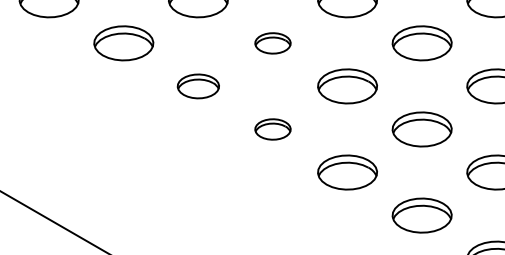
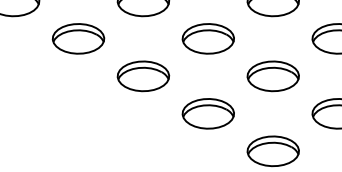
part: (272, 43) -> (207, 38), size x1.67
part: (198, 86) -> (143, 76), size x1.43
part: (272, 129) -> (207, 113), size x1.67

